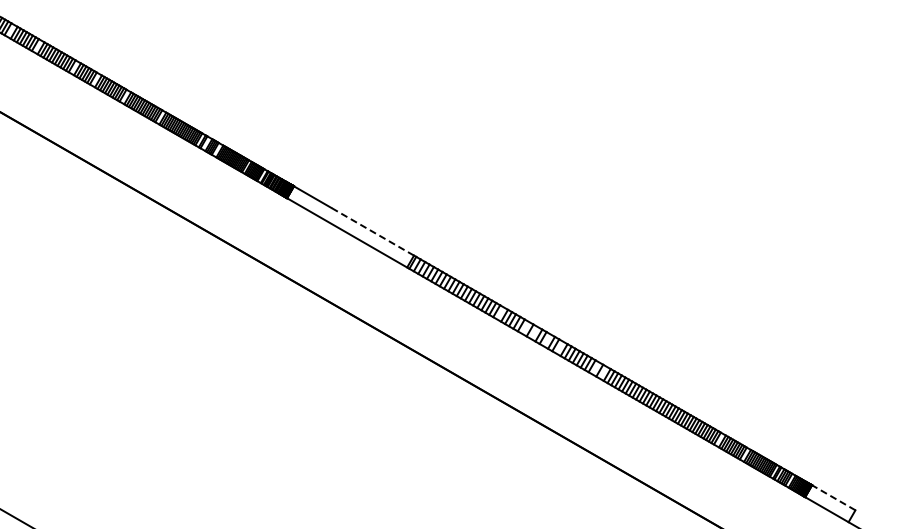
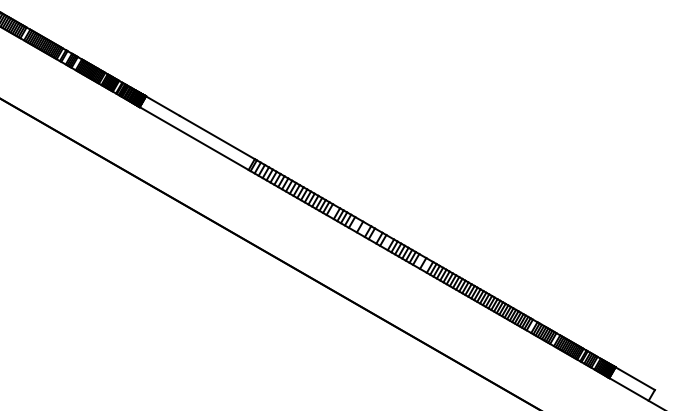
line: (372, 231) -> (217, 137), dashed -> solid
line: (833, 497) -> (635, 378), dashed -> solid

